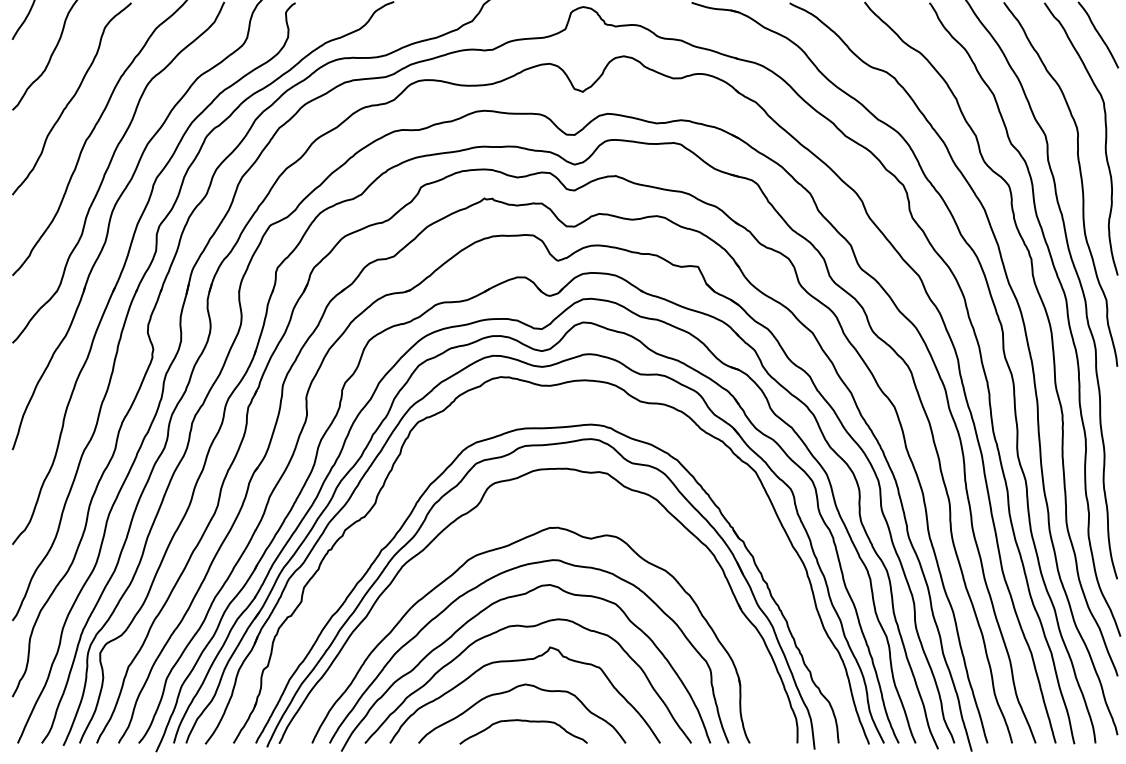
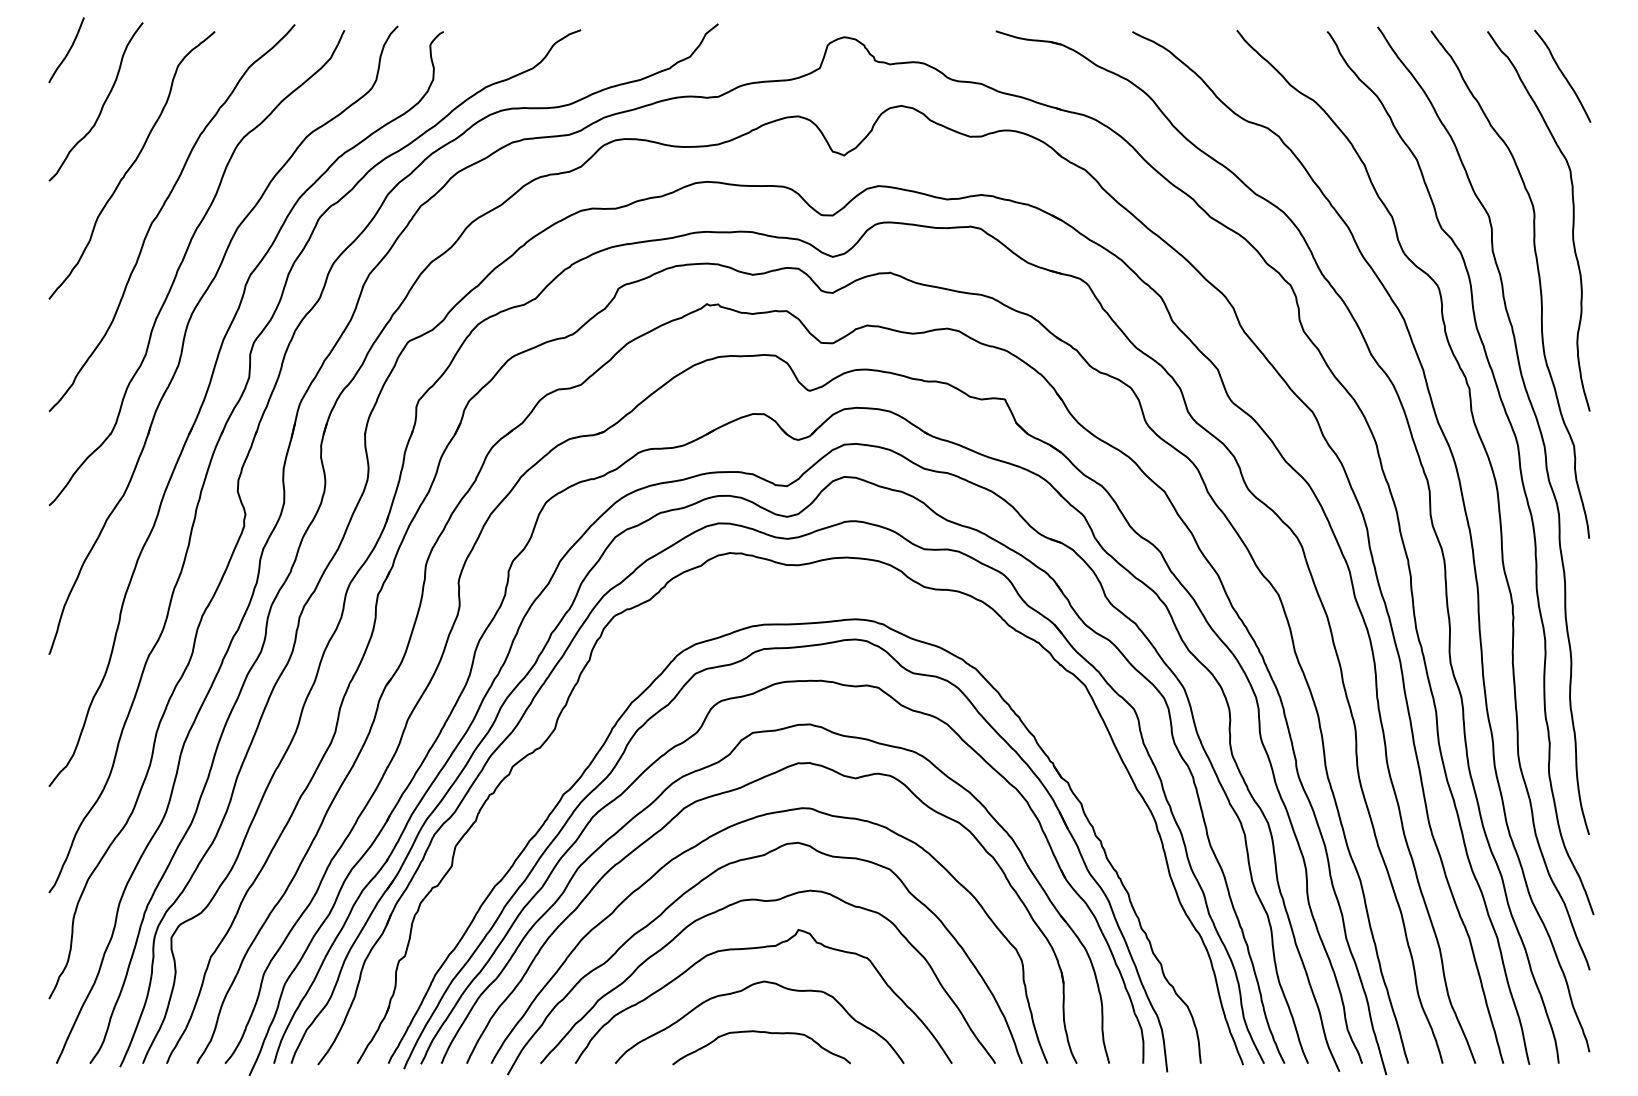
part: (492, 528) -> (718, 763), added

